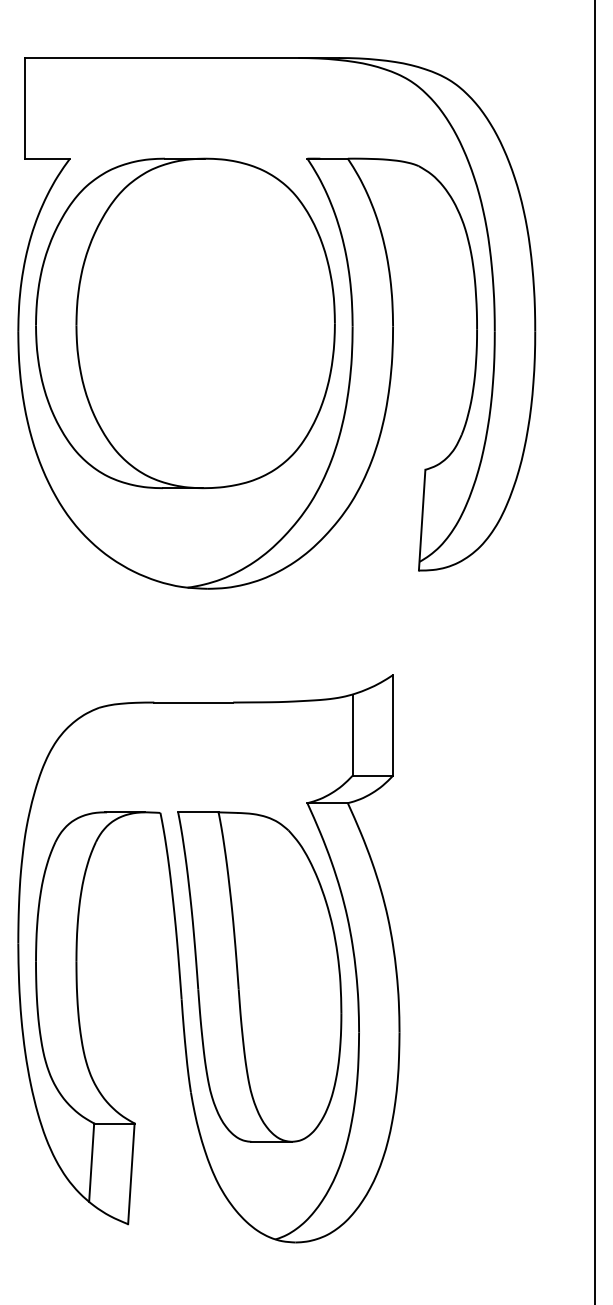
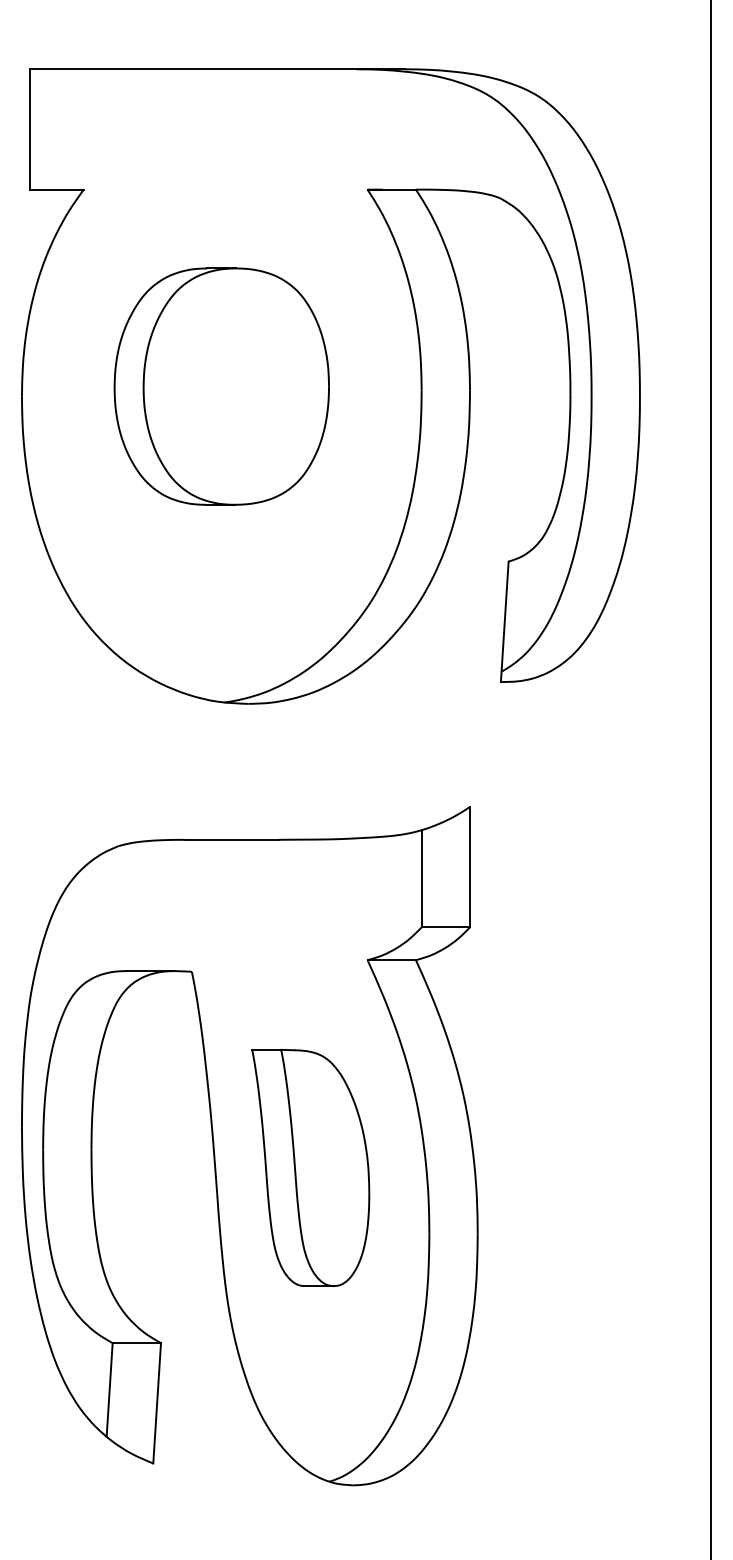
part: (185, 323) -> (221, 386), size x0.6
part: (259, 976) -> (310, 1167), size x0.6

